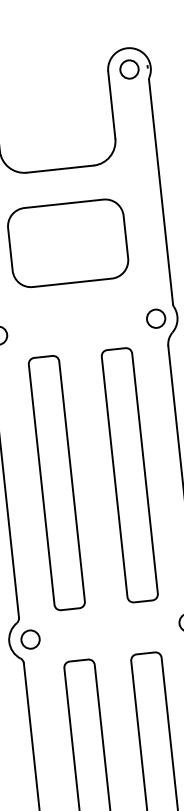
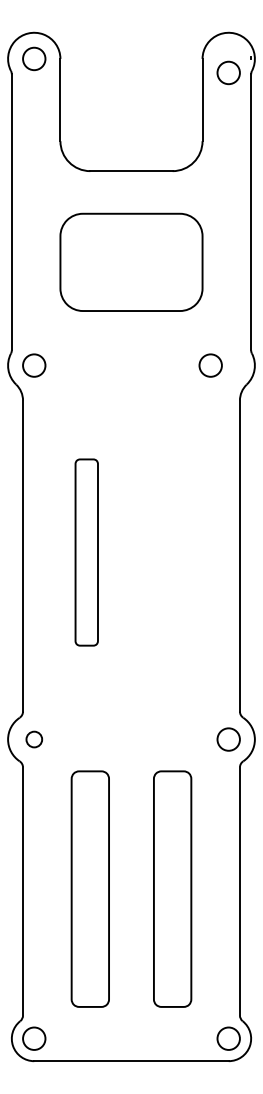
circle: (129, 69) -> (228, 72), moved
circle: (155, 318) -> (210, 365), moved
part: (129, 475) -> (175, 552), removed
part: (56, 483) -> (86, 552), size x0.6
circle: (30, 639) -> (34, 739), size x0.7

